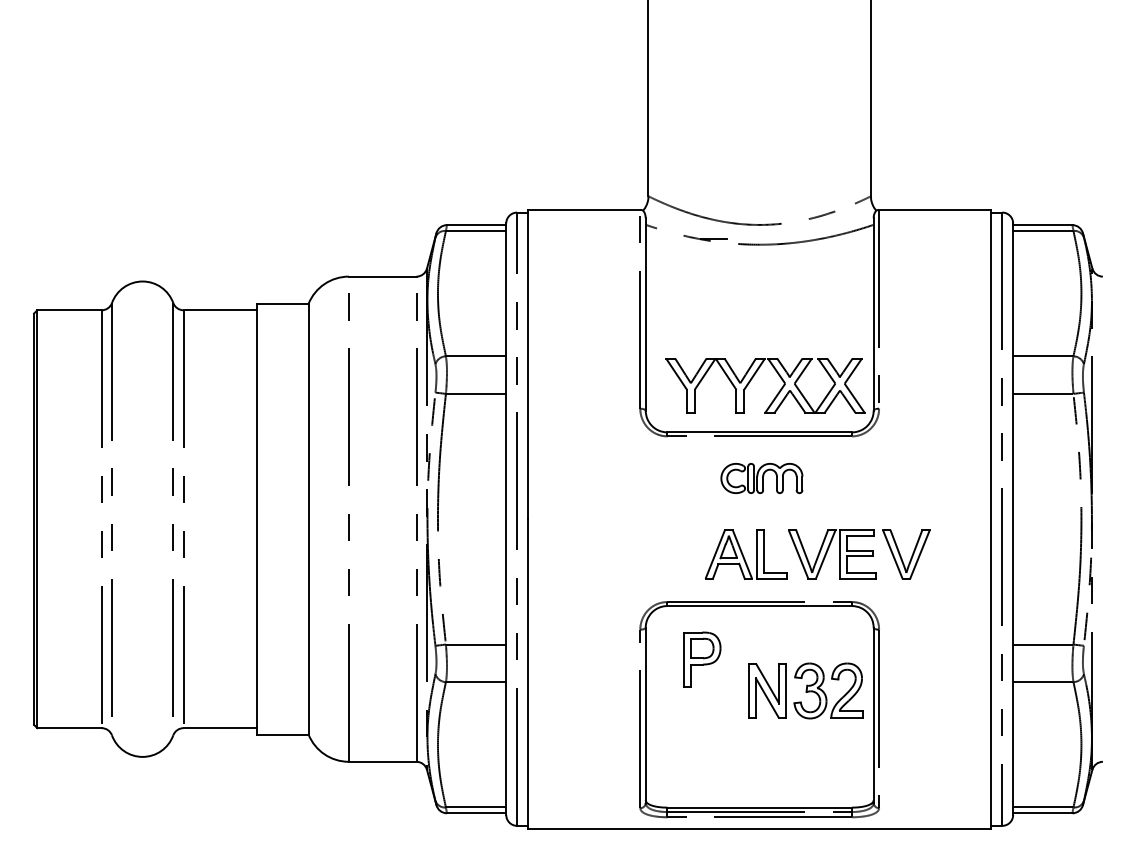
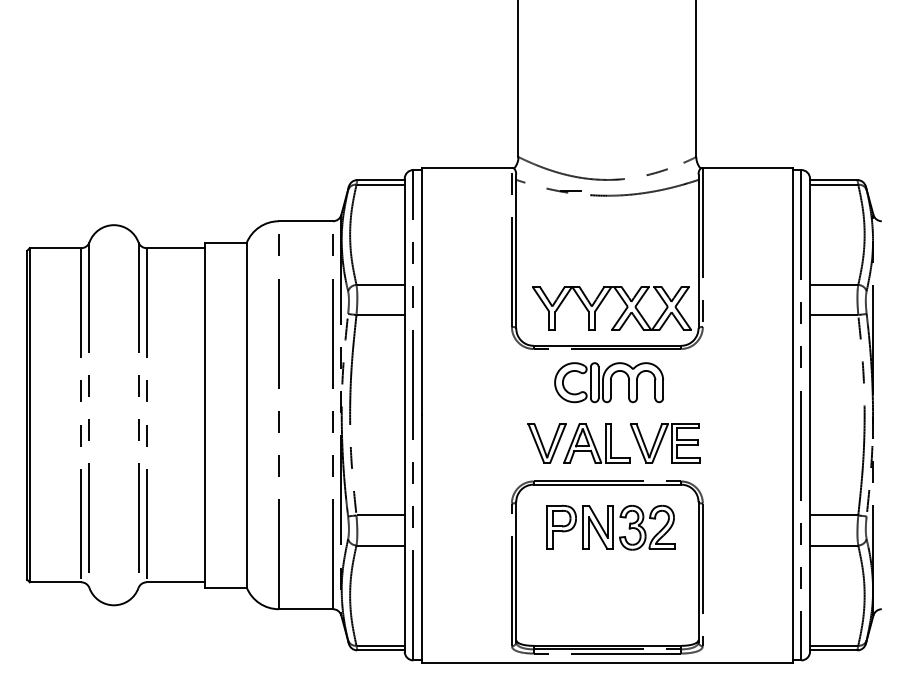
part: (761, 478) -> (608, 382), size x1.67
part: (906, 554) -> (547, 443), moved
part: (805, 690) -> (628, 527), moved

